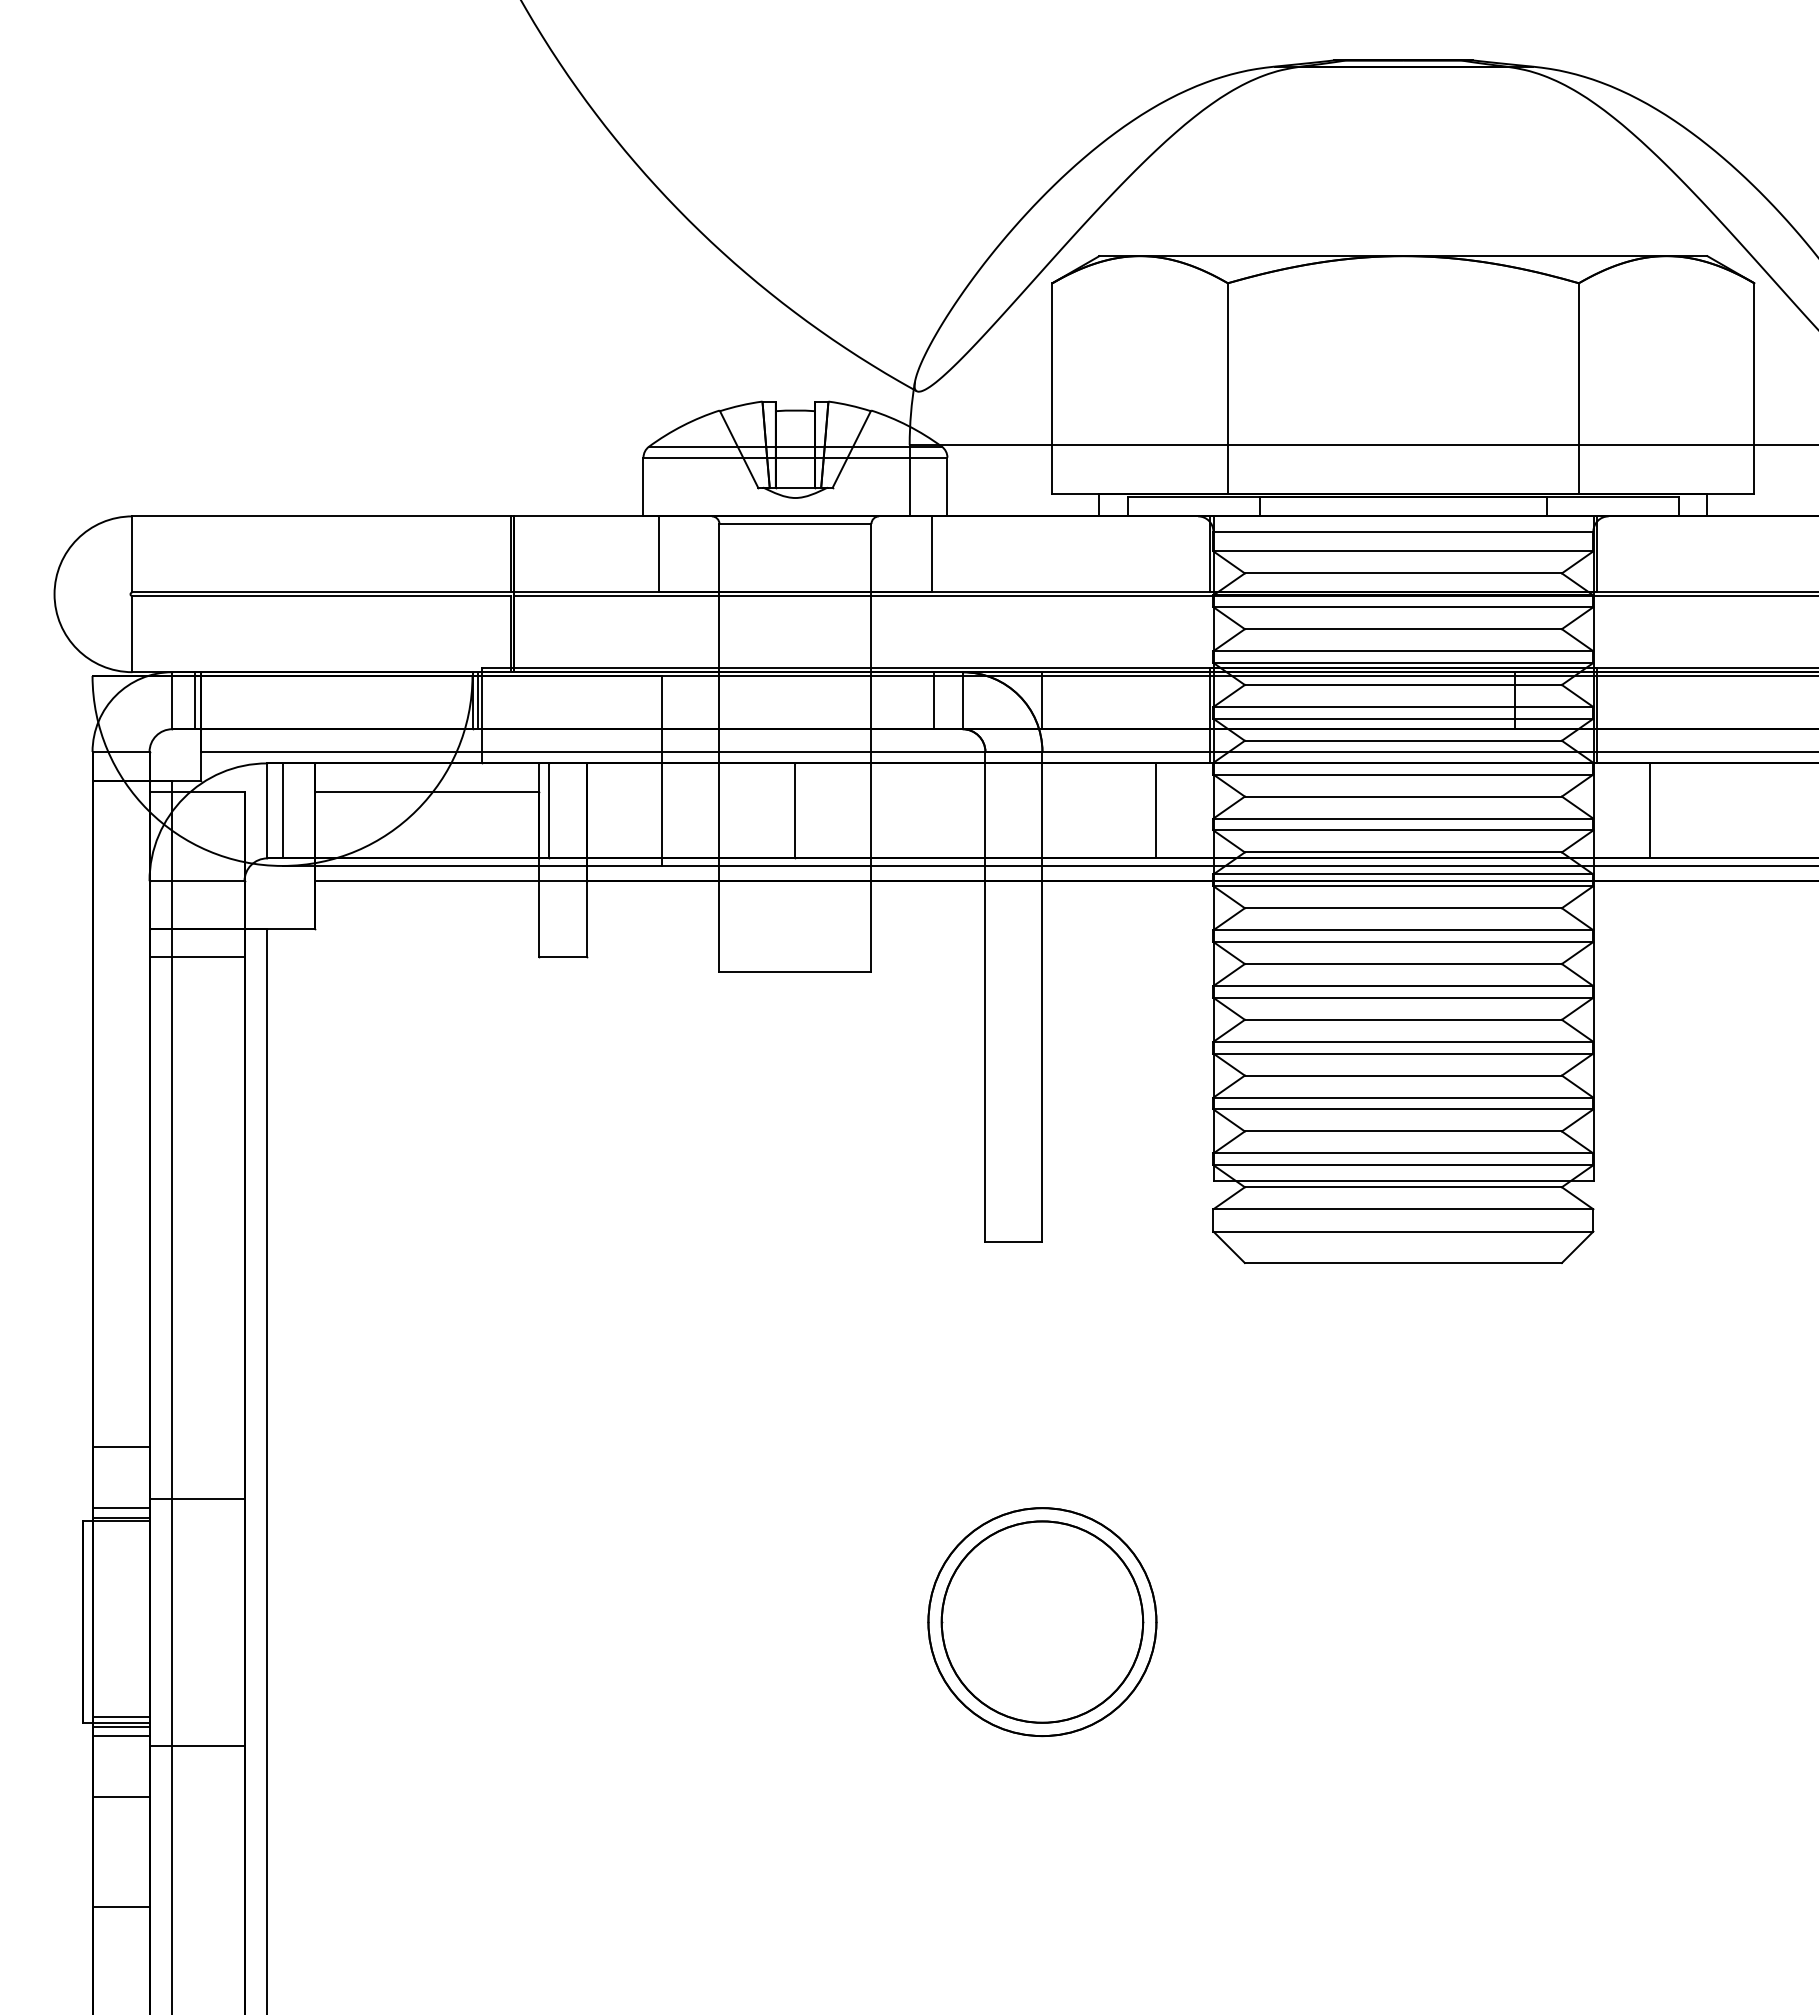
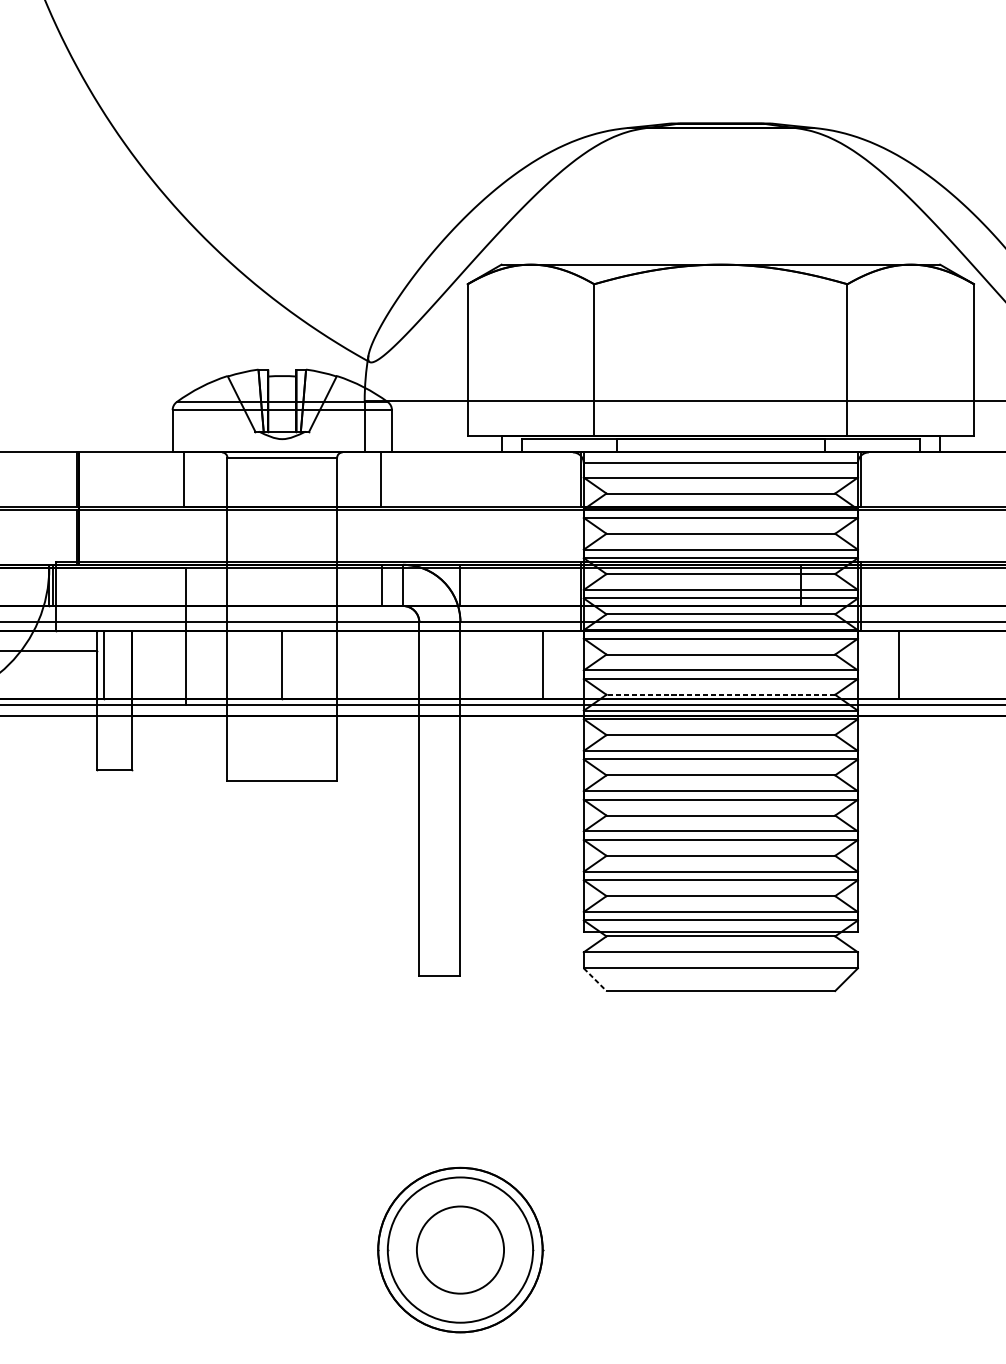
line: (1403, 852) -> (720, 694), solid -> dashed
line: (1229, 1247) -> (595, 979), solid -> dashed
circle: (1042, 1621) -> (460, 1249), size x0.6

